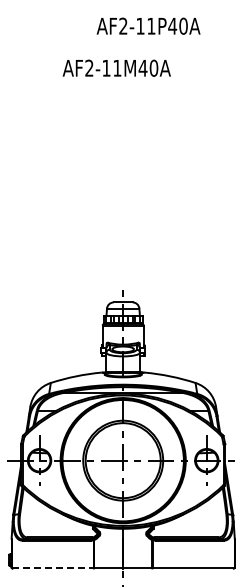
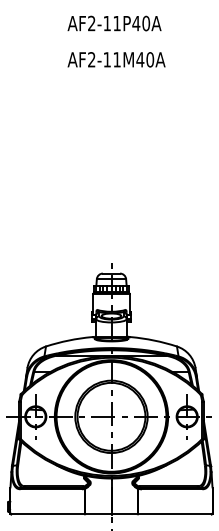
text: (148, 25) -> (114, 22), moved
text: (116, 67) -> (116, 59), moved
line: (53, 567) -> (48, 513), dashed -> solid

